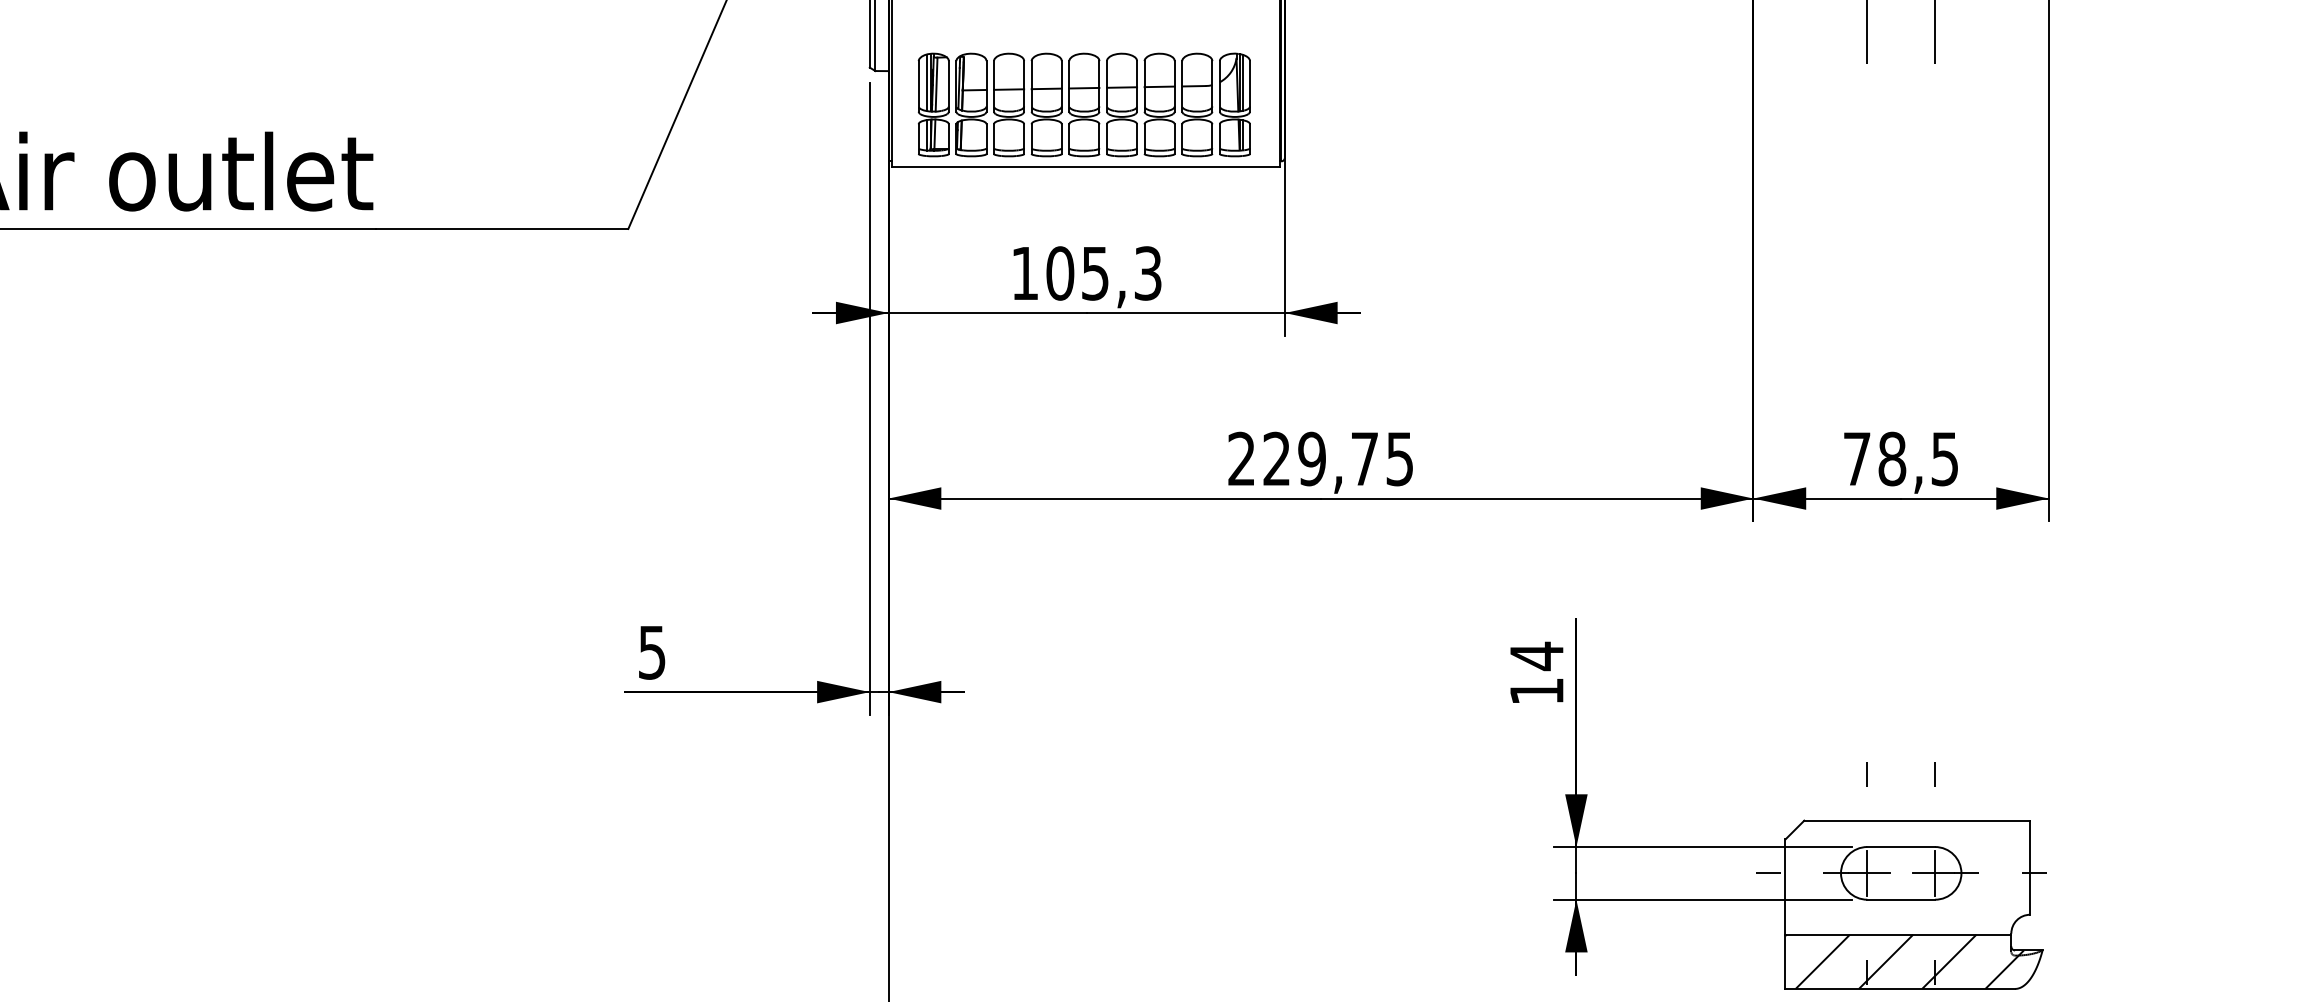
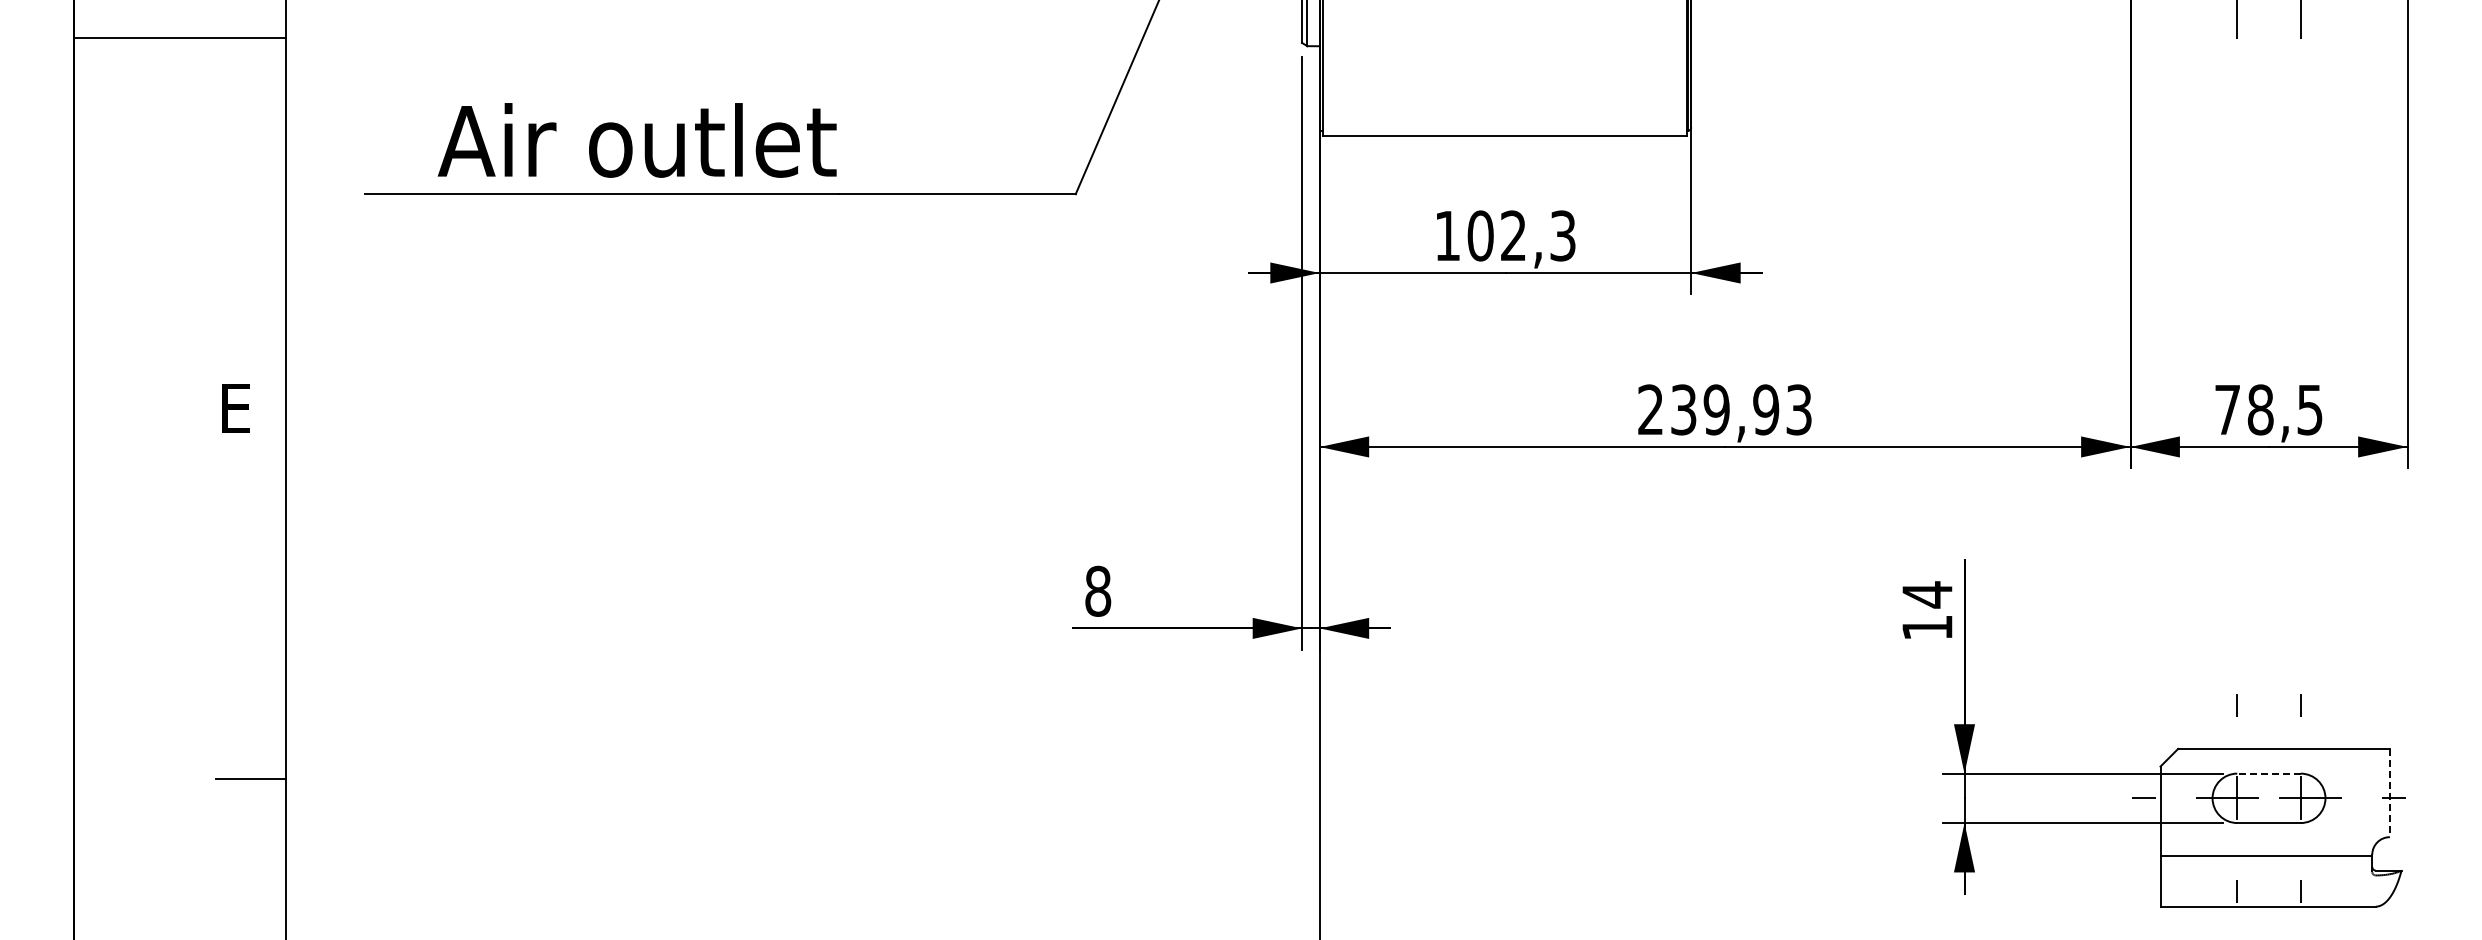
part: (1084, 104) -> (1503, 77), removed
text: (1095, 272) -> (1513, 235), 105,3 -> 102,3
text: (1338, 458) -> (1741, 409), 229,75 -> 239,93
text: (652, 651) -> (1098, 590), 5 -> 8
line: (1901, 846) -> (2269, 773), solid -> dashed
line: (2029, 868) -> (2389, 793), solid -> dashed
hatch: (1904, 961) -> (2272, 880), removed

